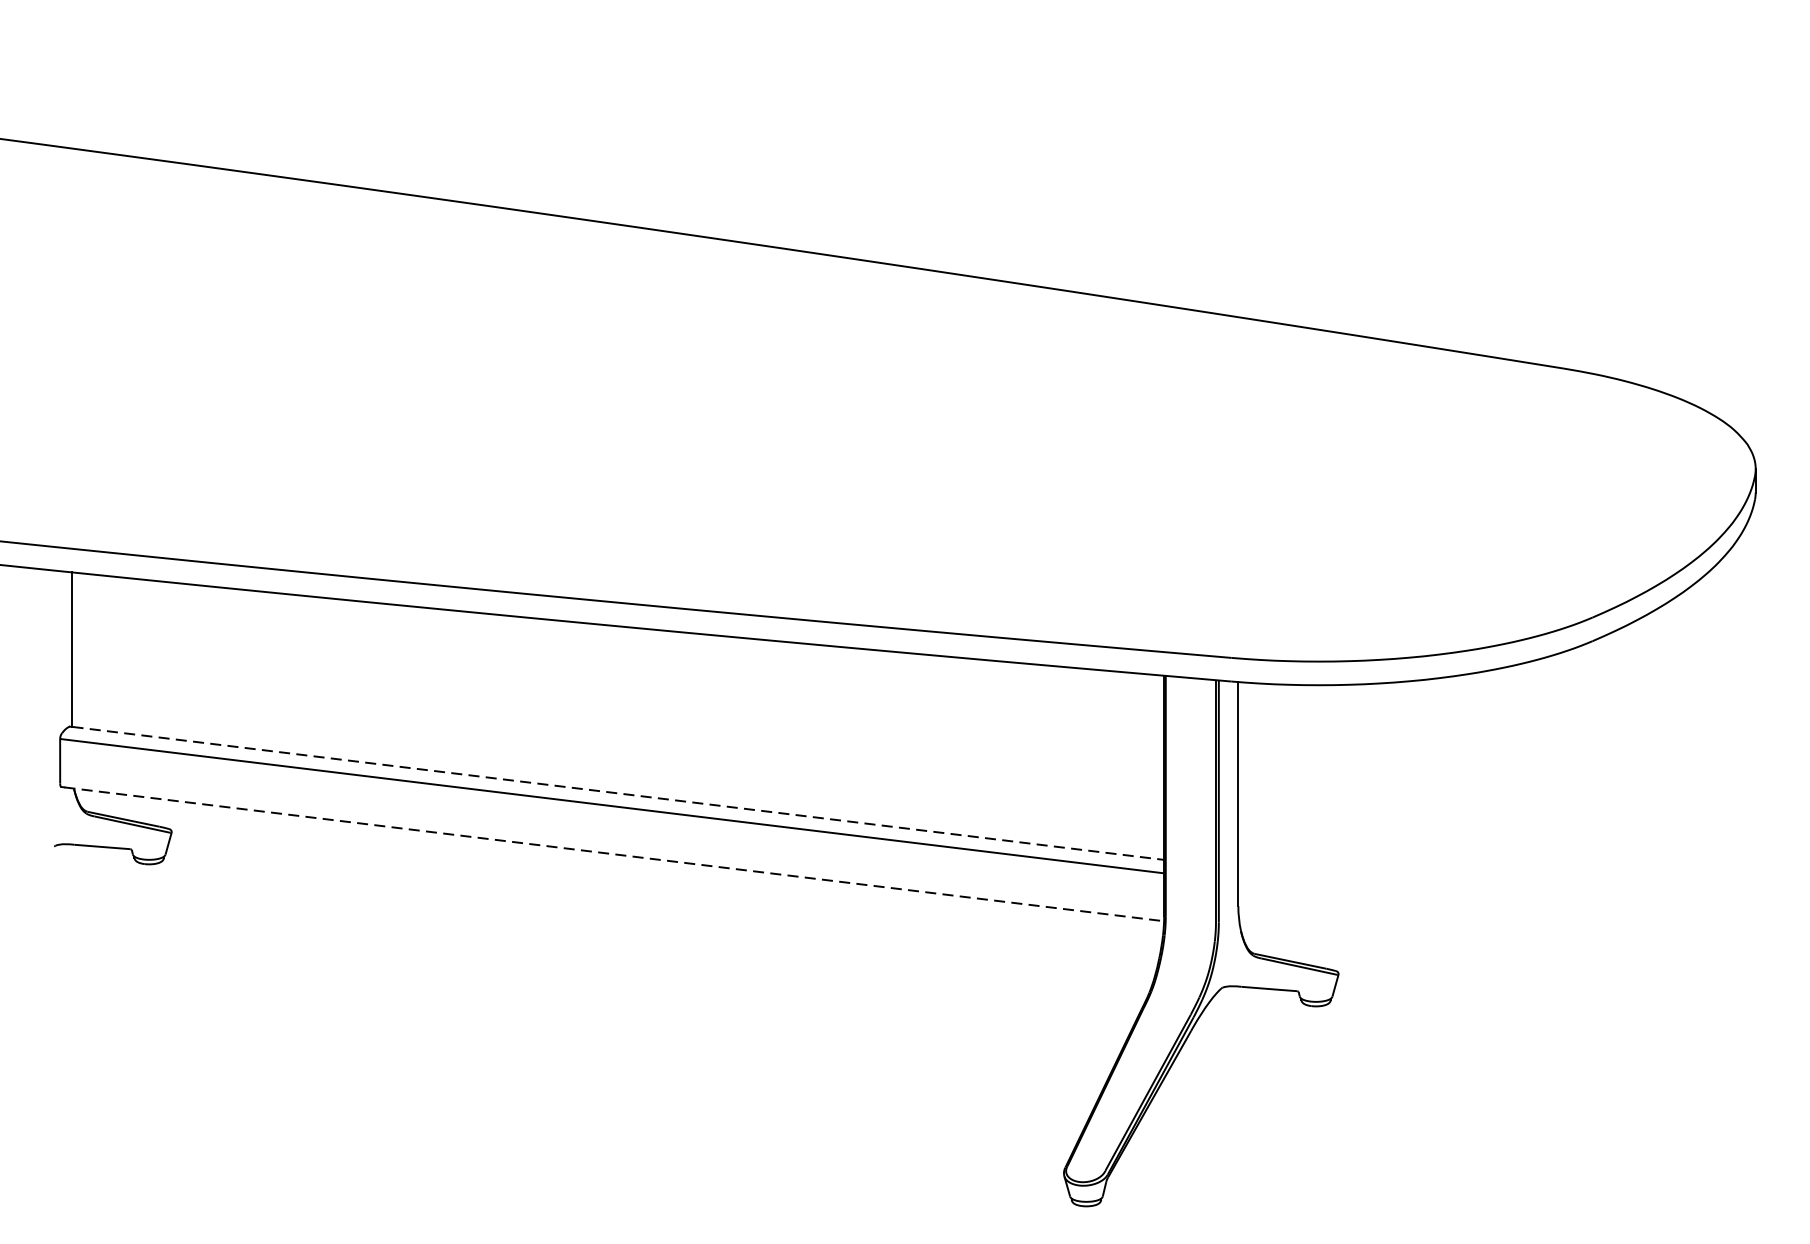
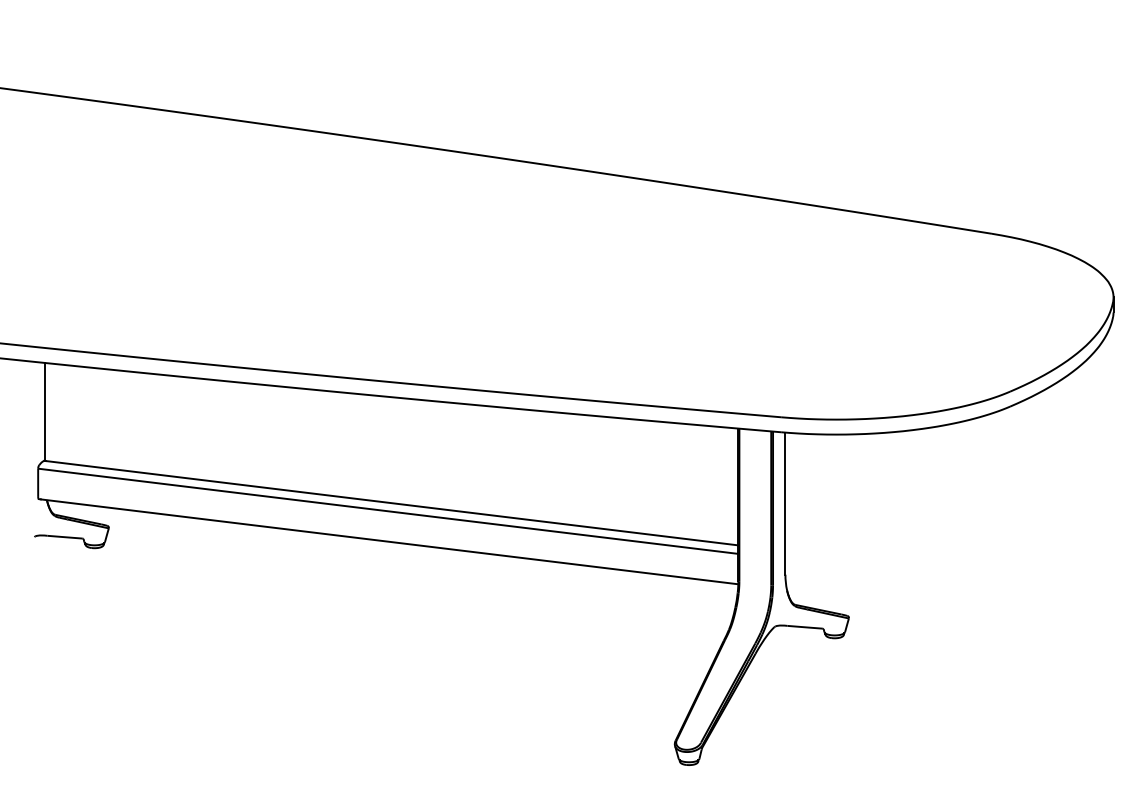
line: (618, 793) -> (392, 503), dashed -> solid
line: (615, 853) -> (390, 541), dashed -> solid

